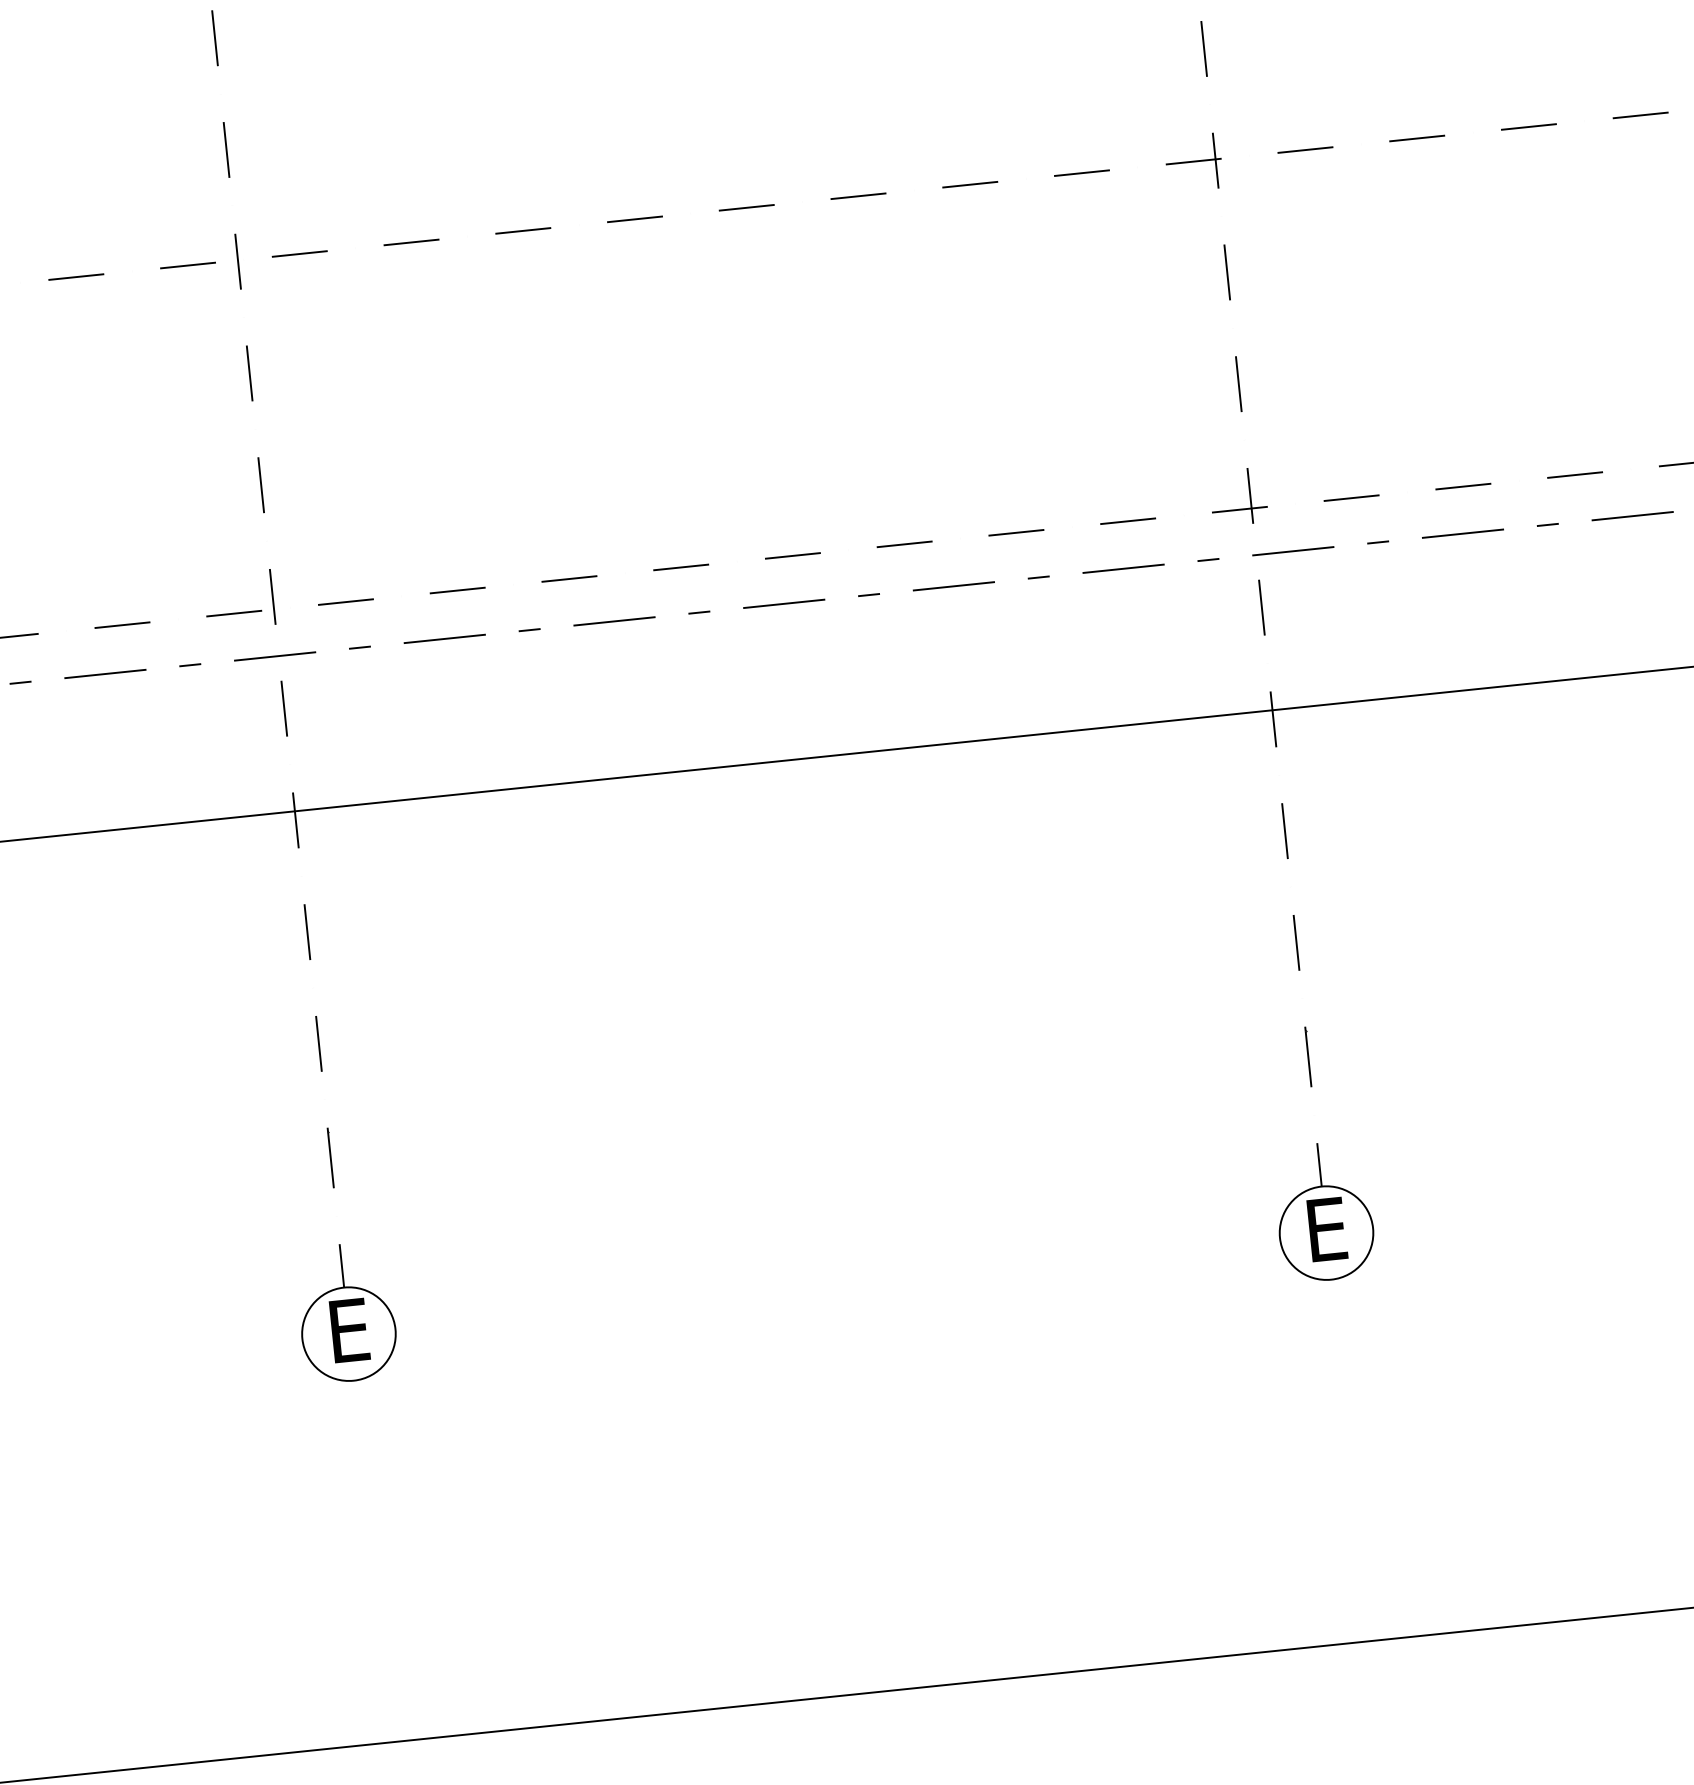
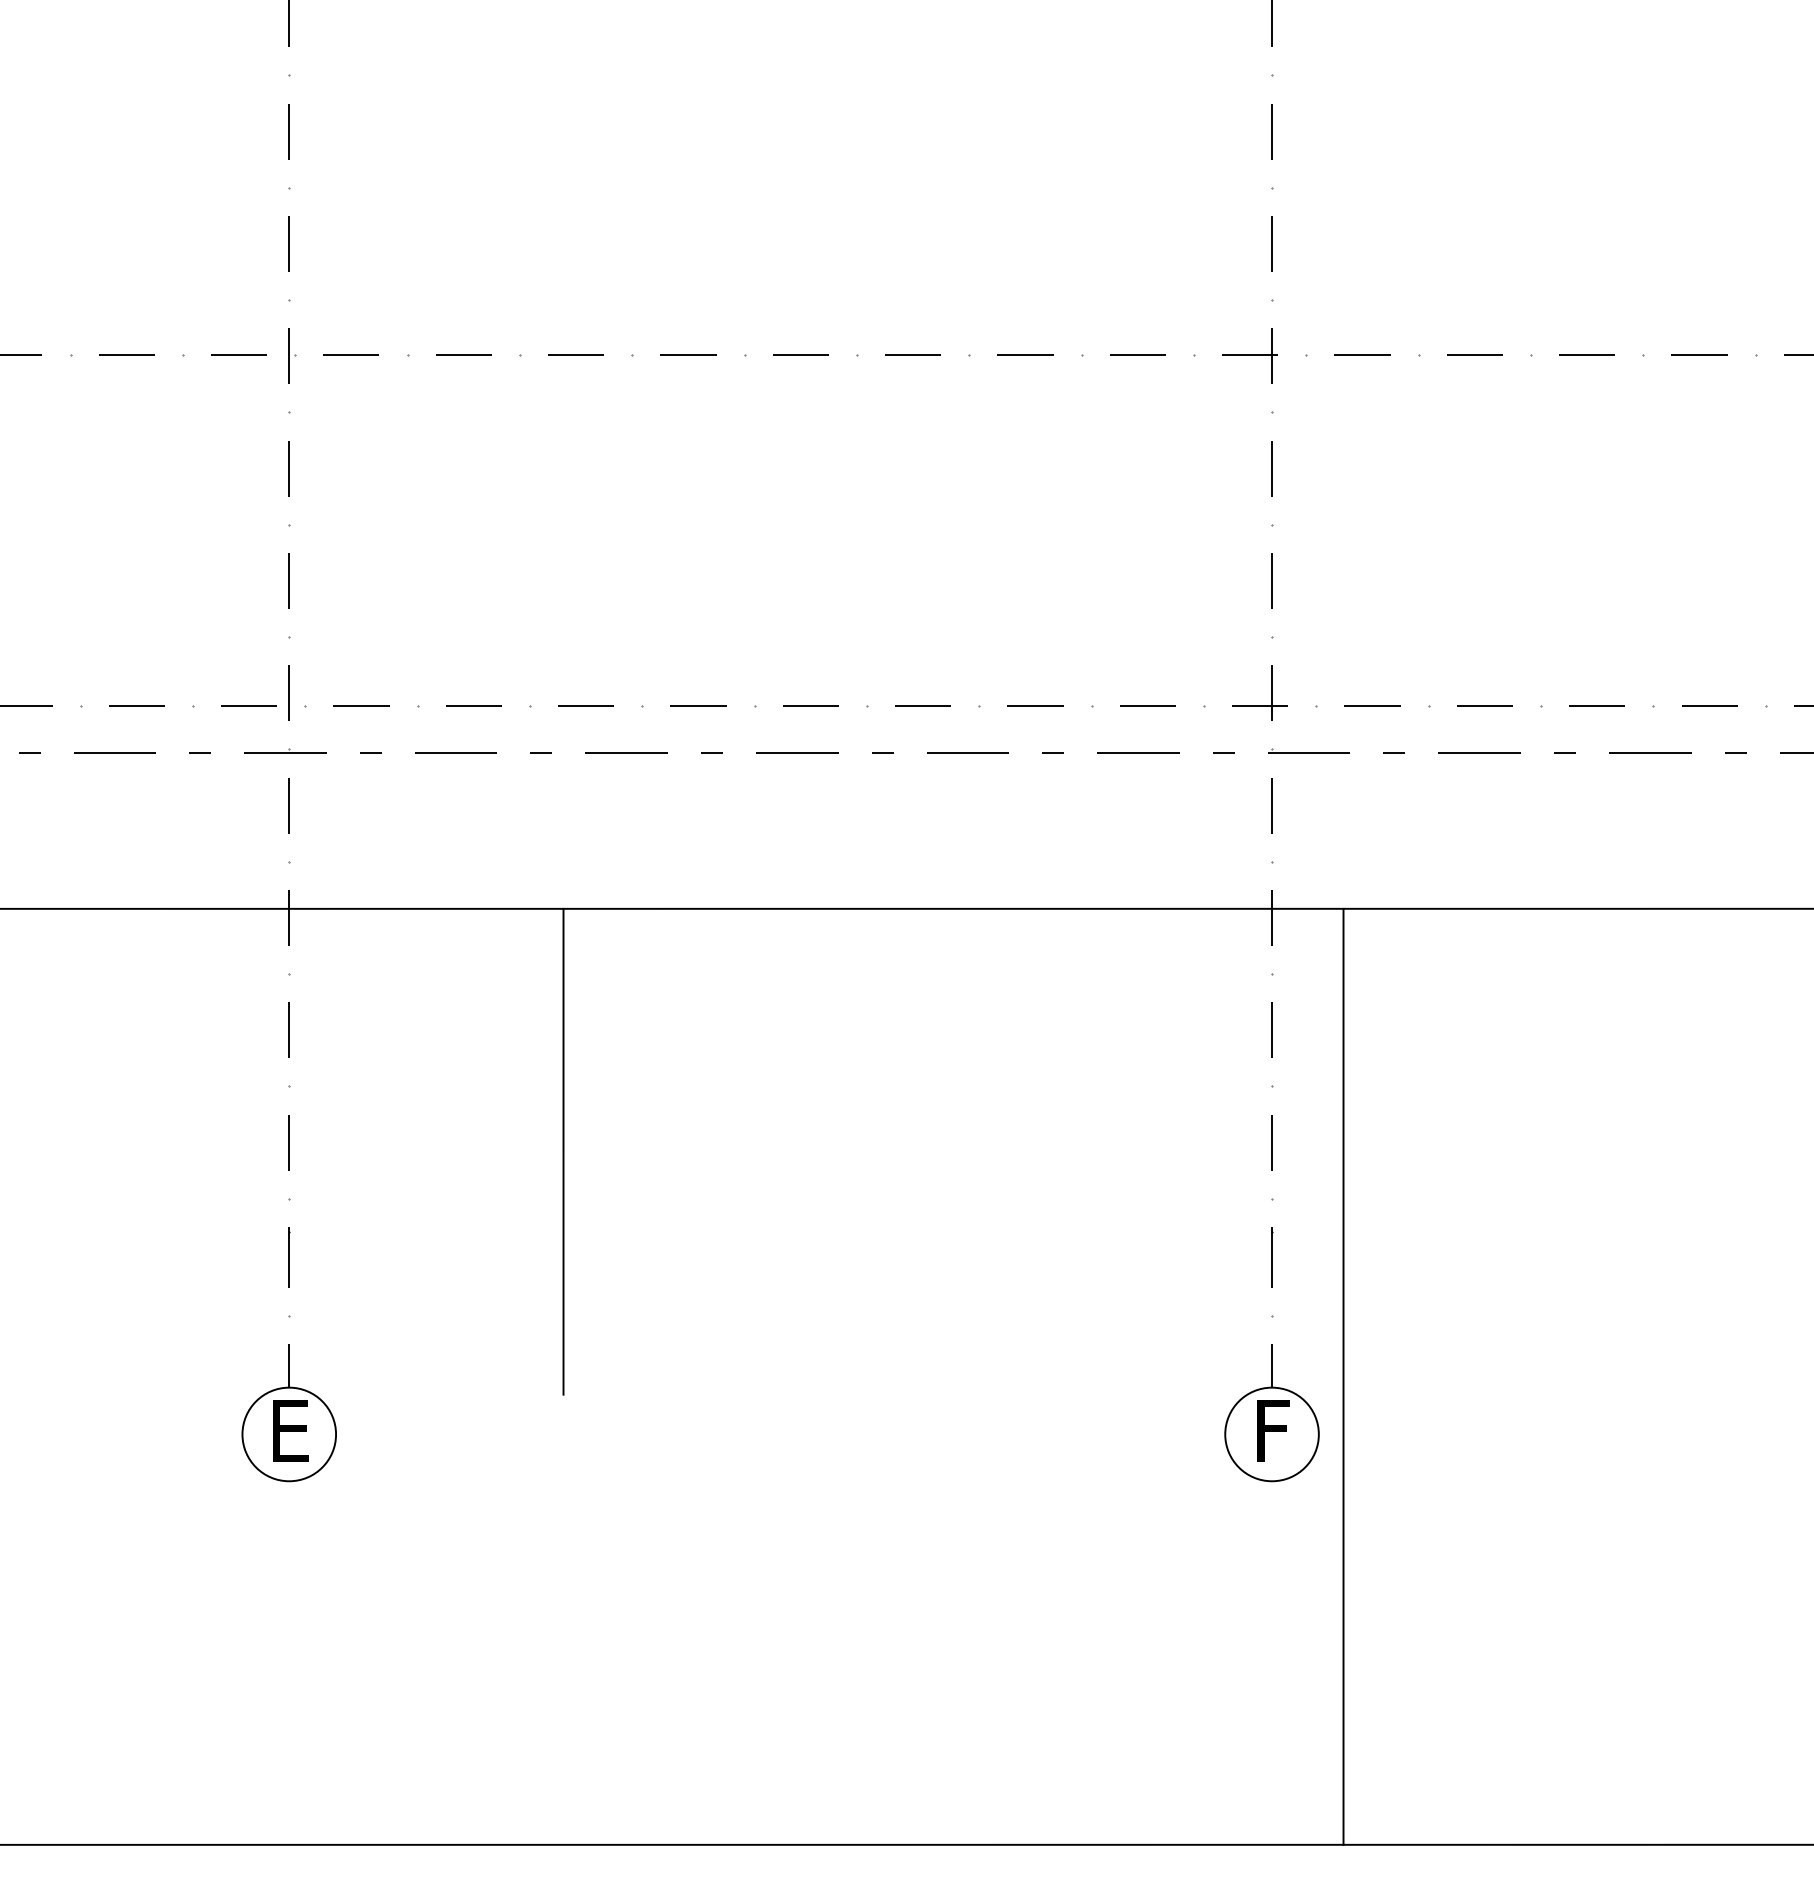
line: (592, 1024) -> (563, 1151), added
line: (1391, 1168) -> (1343, 1376), added
text: (1327, 1229) -> (1273, 1430), E -> F

